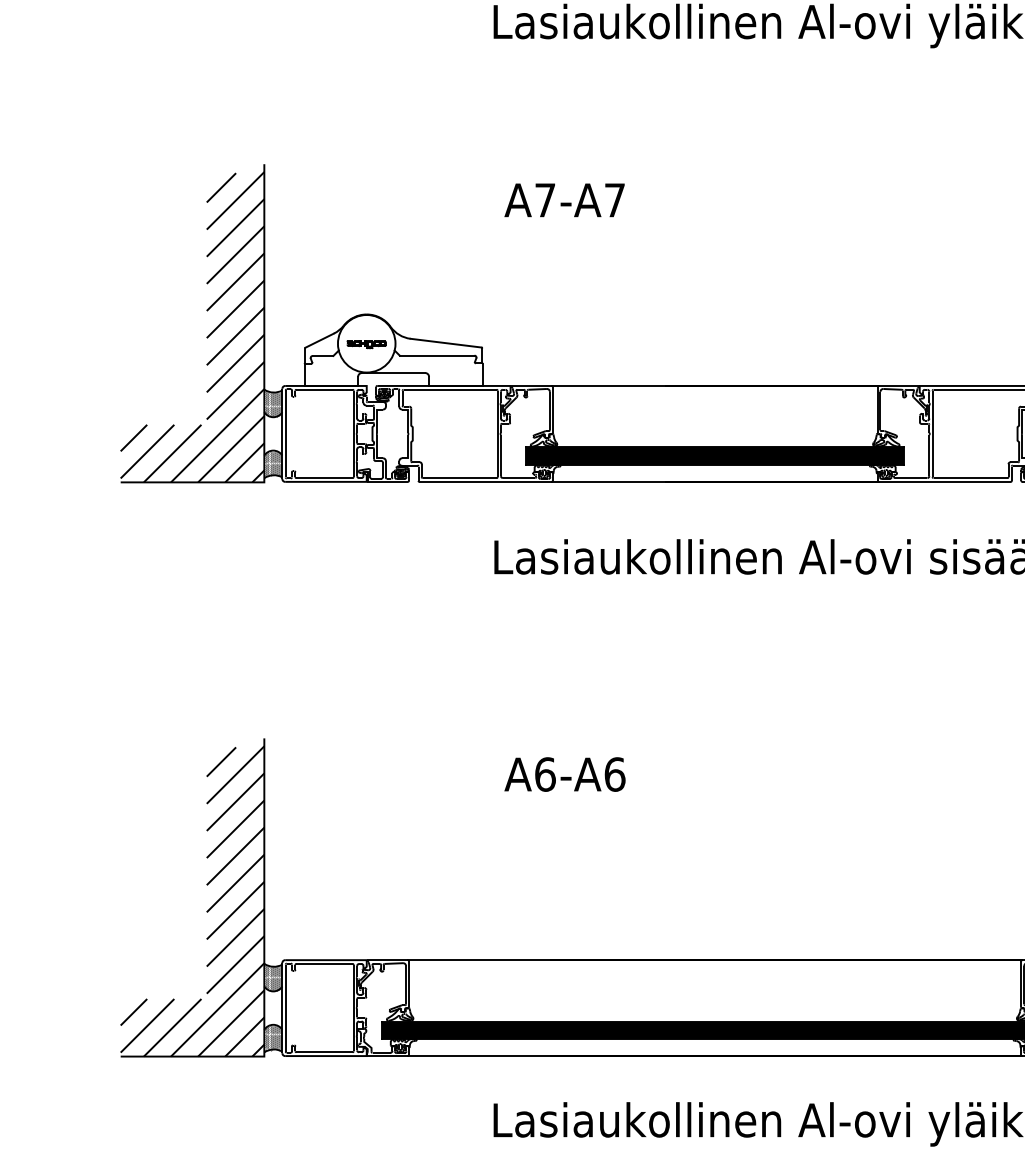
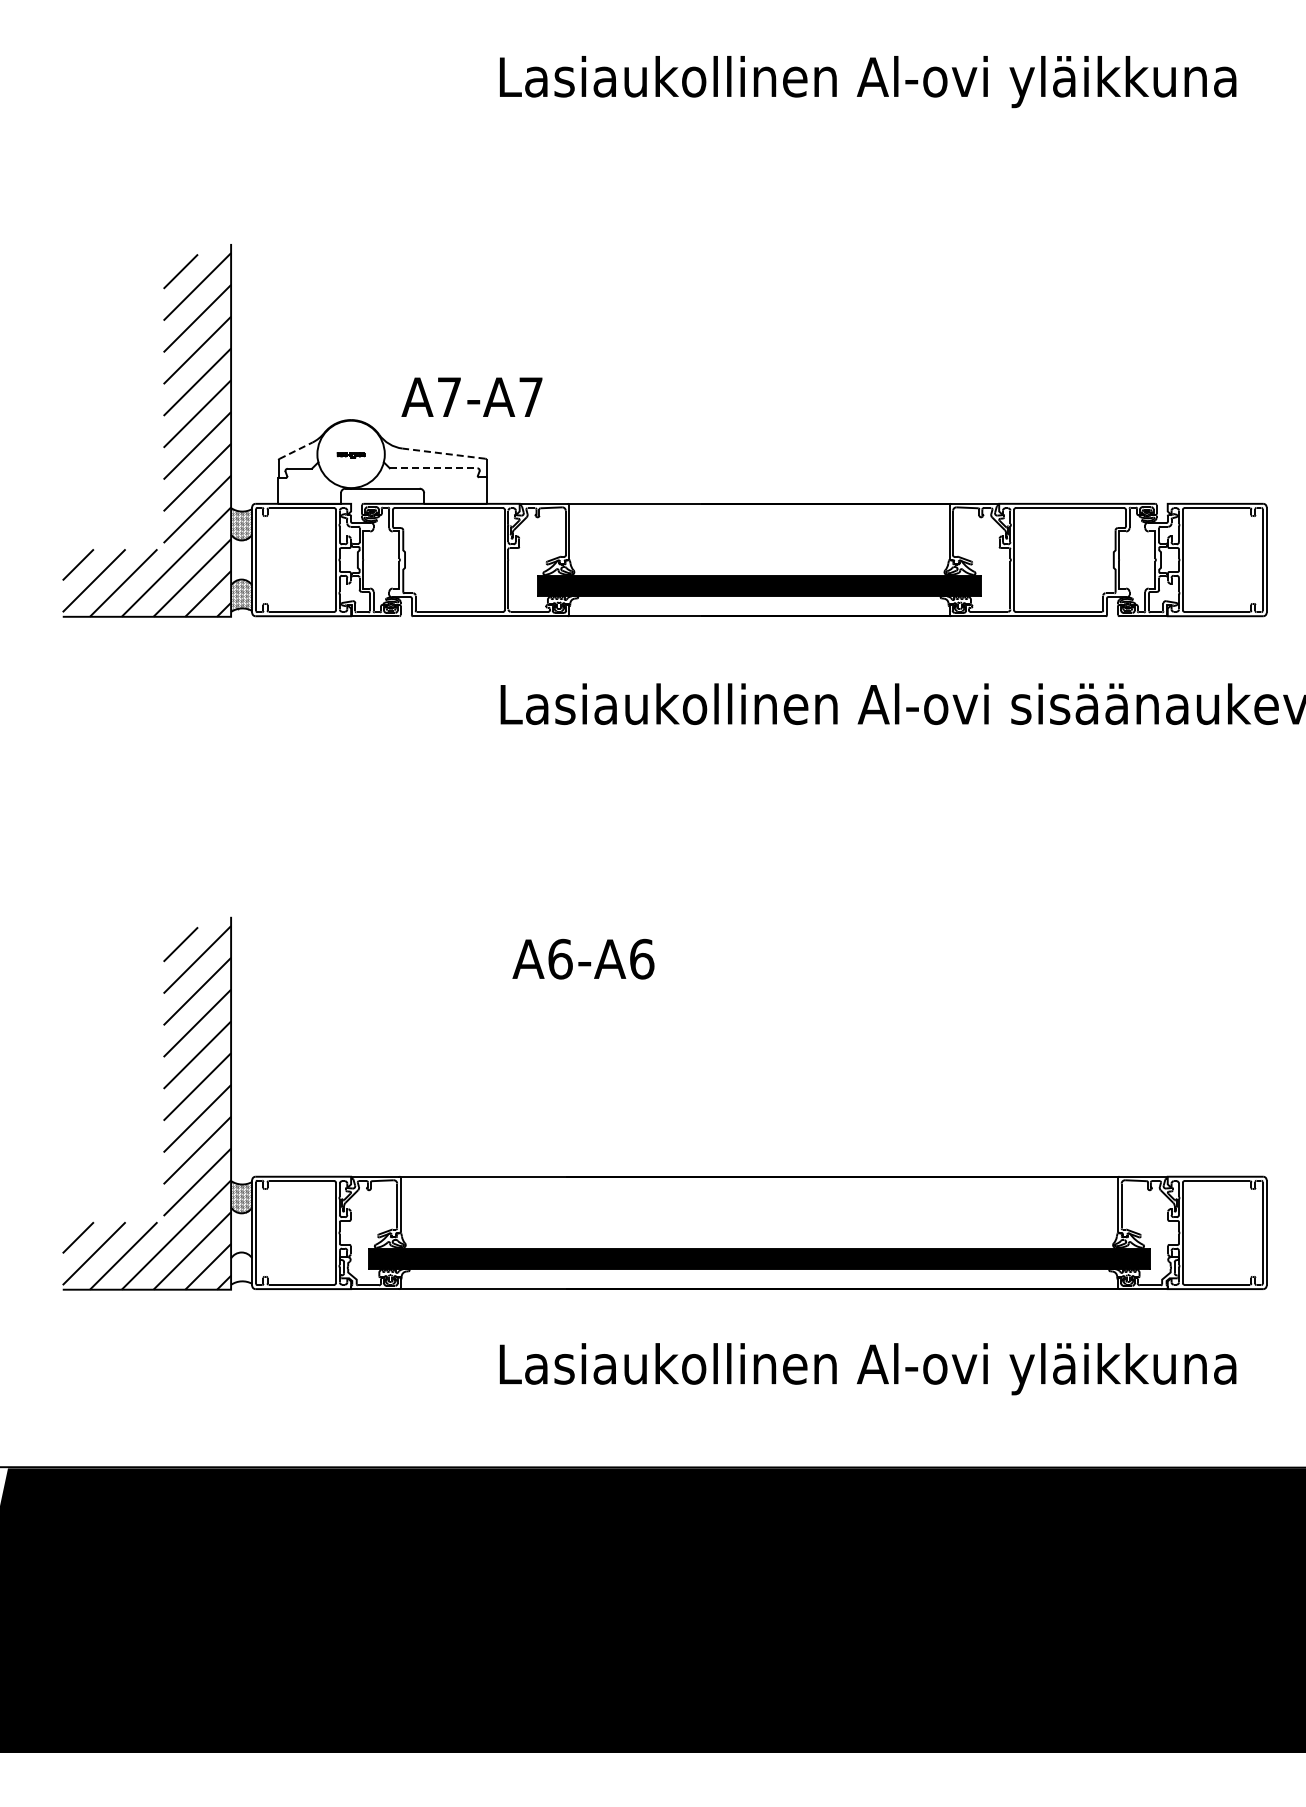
text: (564, 199) -> (471, 396), moved
line: (320, 340) -> (296, 450), solid -> dashed
line: (446, 343) -> (444, 453), solid -> dashed
part: (366, 344) -> (350, 455), size x0.6
line: (437, 355) -> (433, 468), solid -> dashed
hatch: (273, 1037) -> (241, 1267), removed

